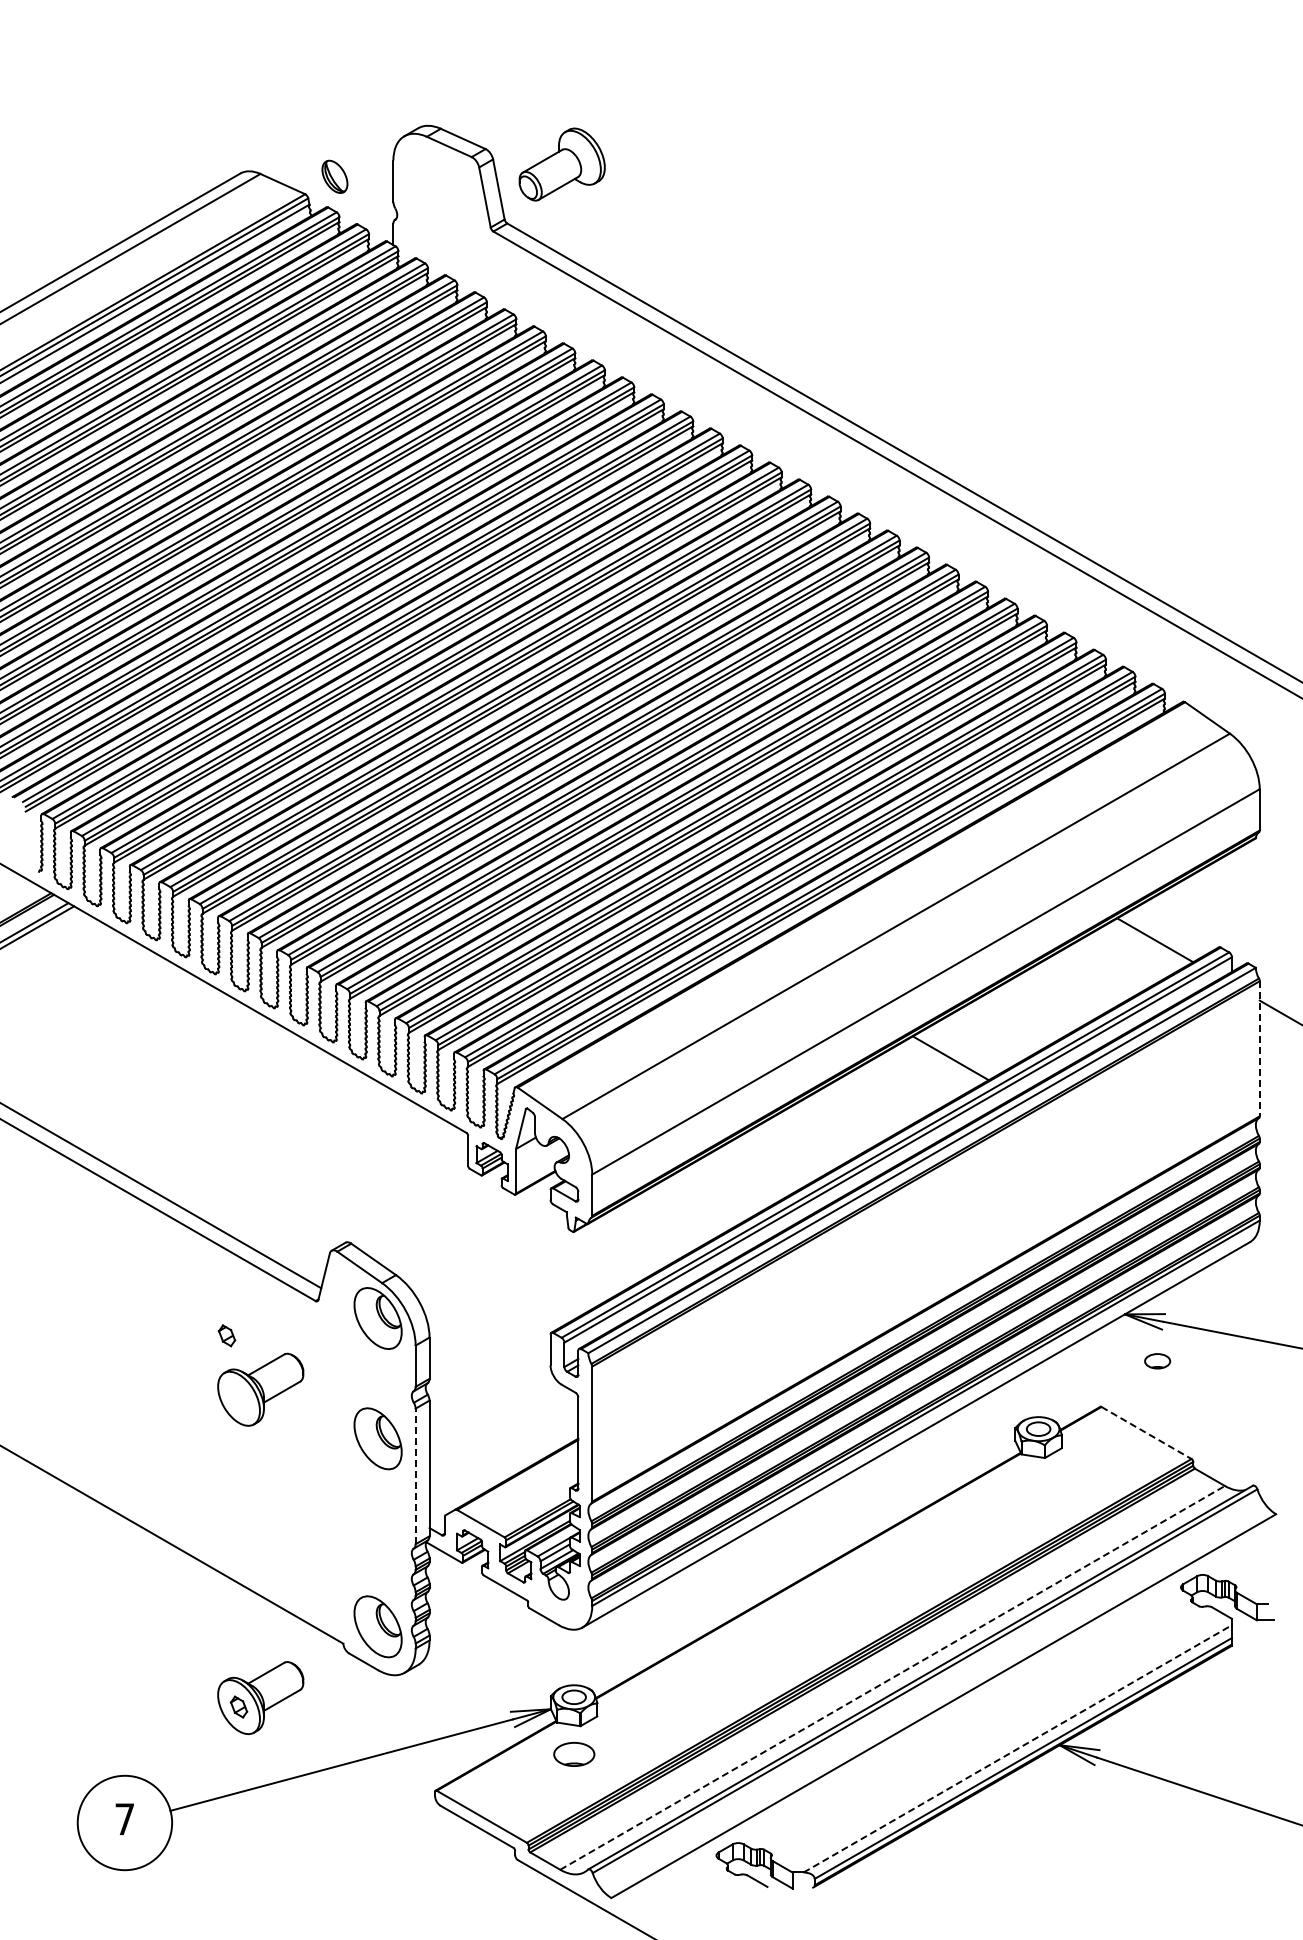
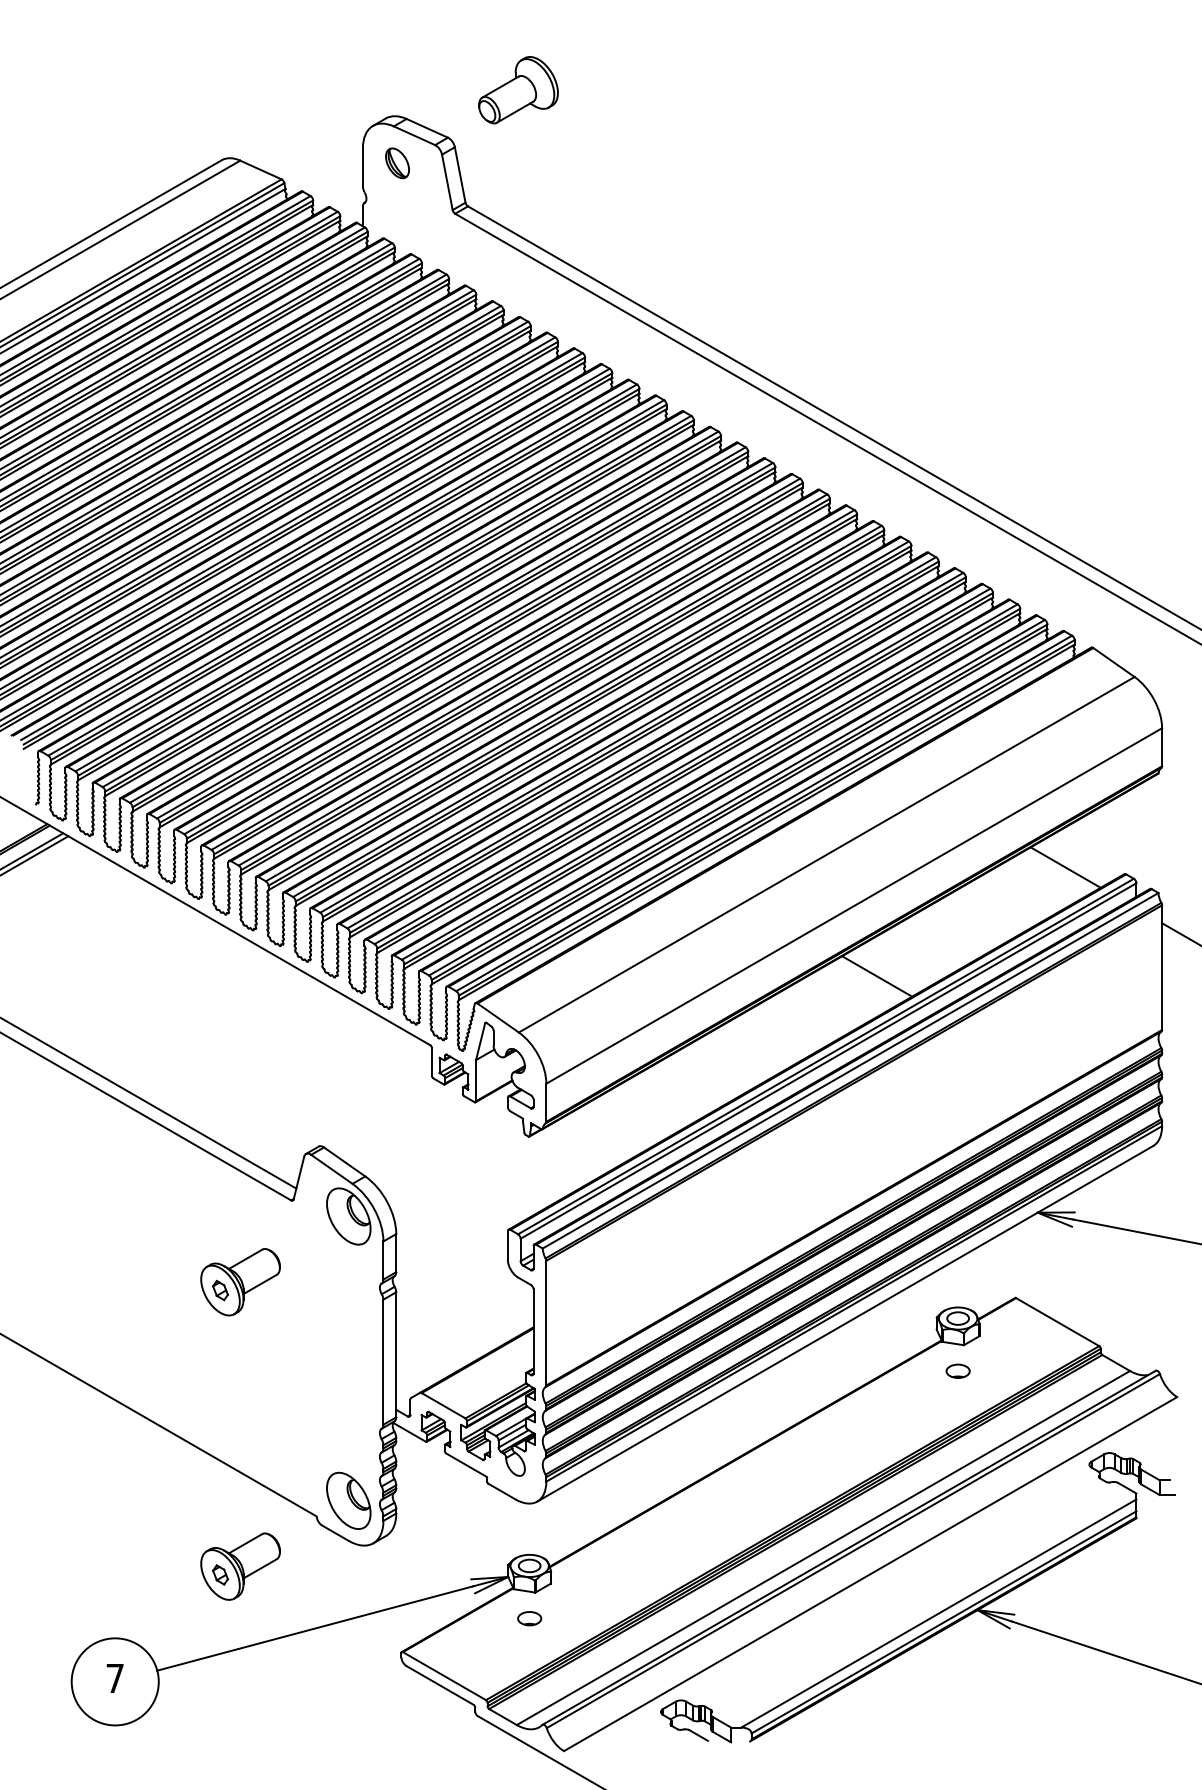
part: (561, 164) -> (517, 90), moved
part: (334, 176) -> (397, 162), moved
line: (1259, 1048) -> (1161, 967), dashed -> solid
part: (226, 1335) -> (220, 1290), moved
part: (1157, 1361) -> (958, 1371), moved
line: (1146, 1433) -> (1057, 1322), dashed -> solid
part: (377, 1438) -> (348, 1327), removed
line: (415, 1476) -> (383, 1362), dashed -> solid
line: (892, 1677) -> (823, 1547), dashed -> solid
line: (1018, 1748) -> (939, 1613), dashed -> solid
part: (573, 1754) -> (529, 1618), size x0.62

